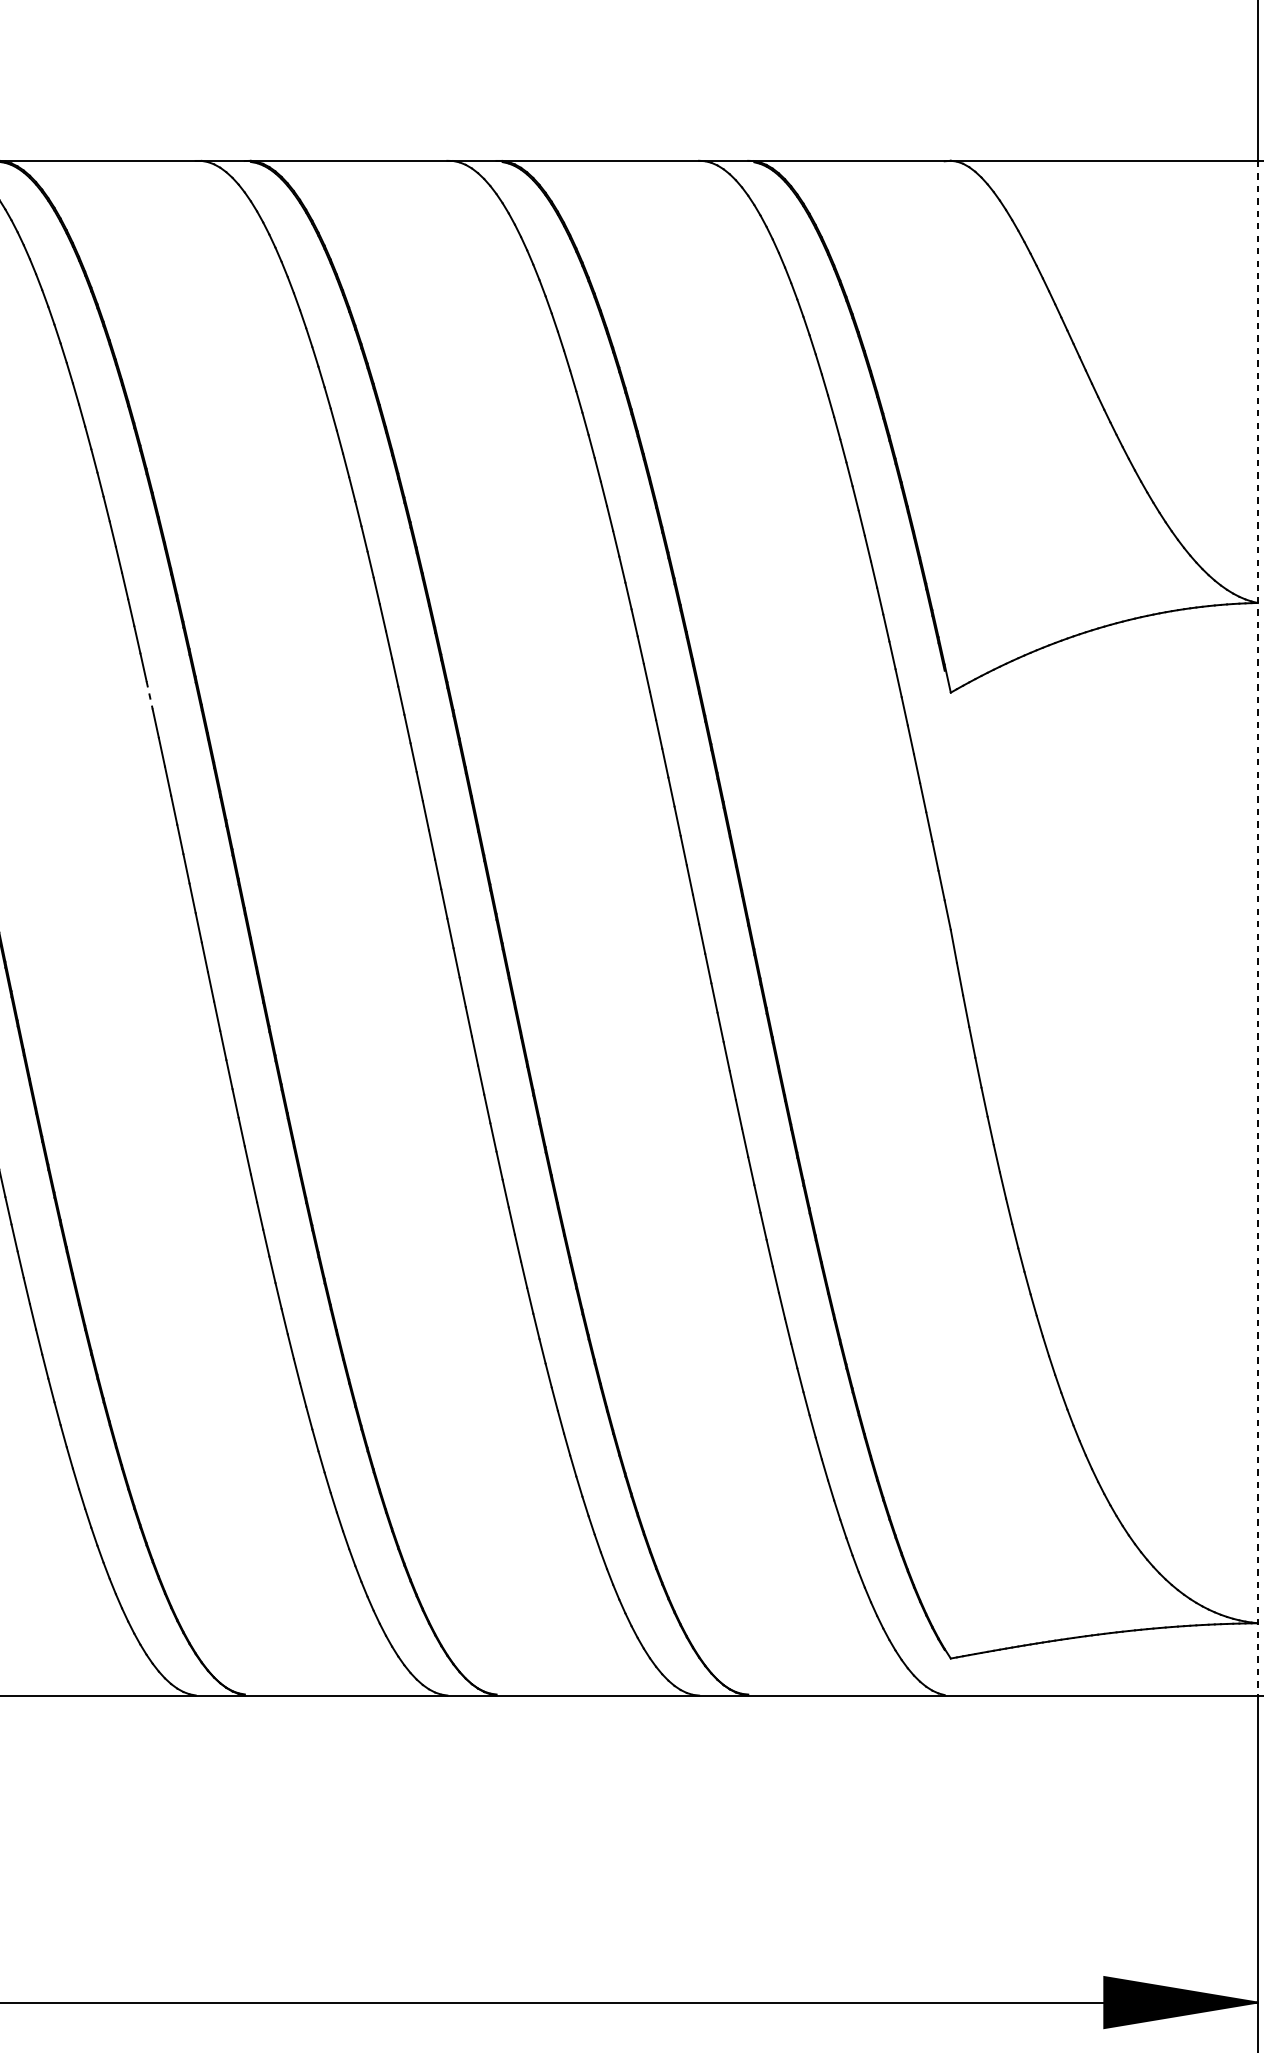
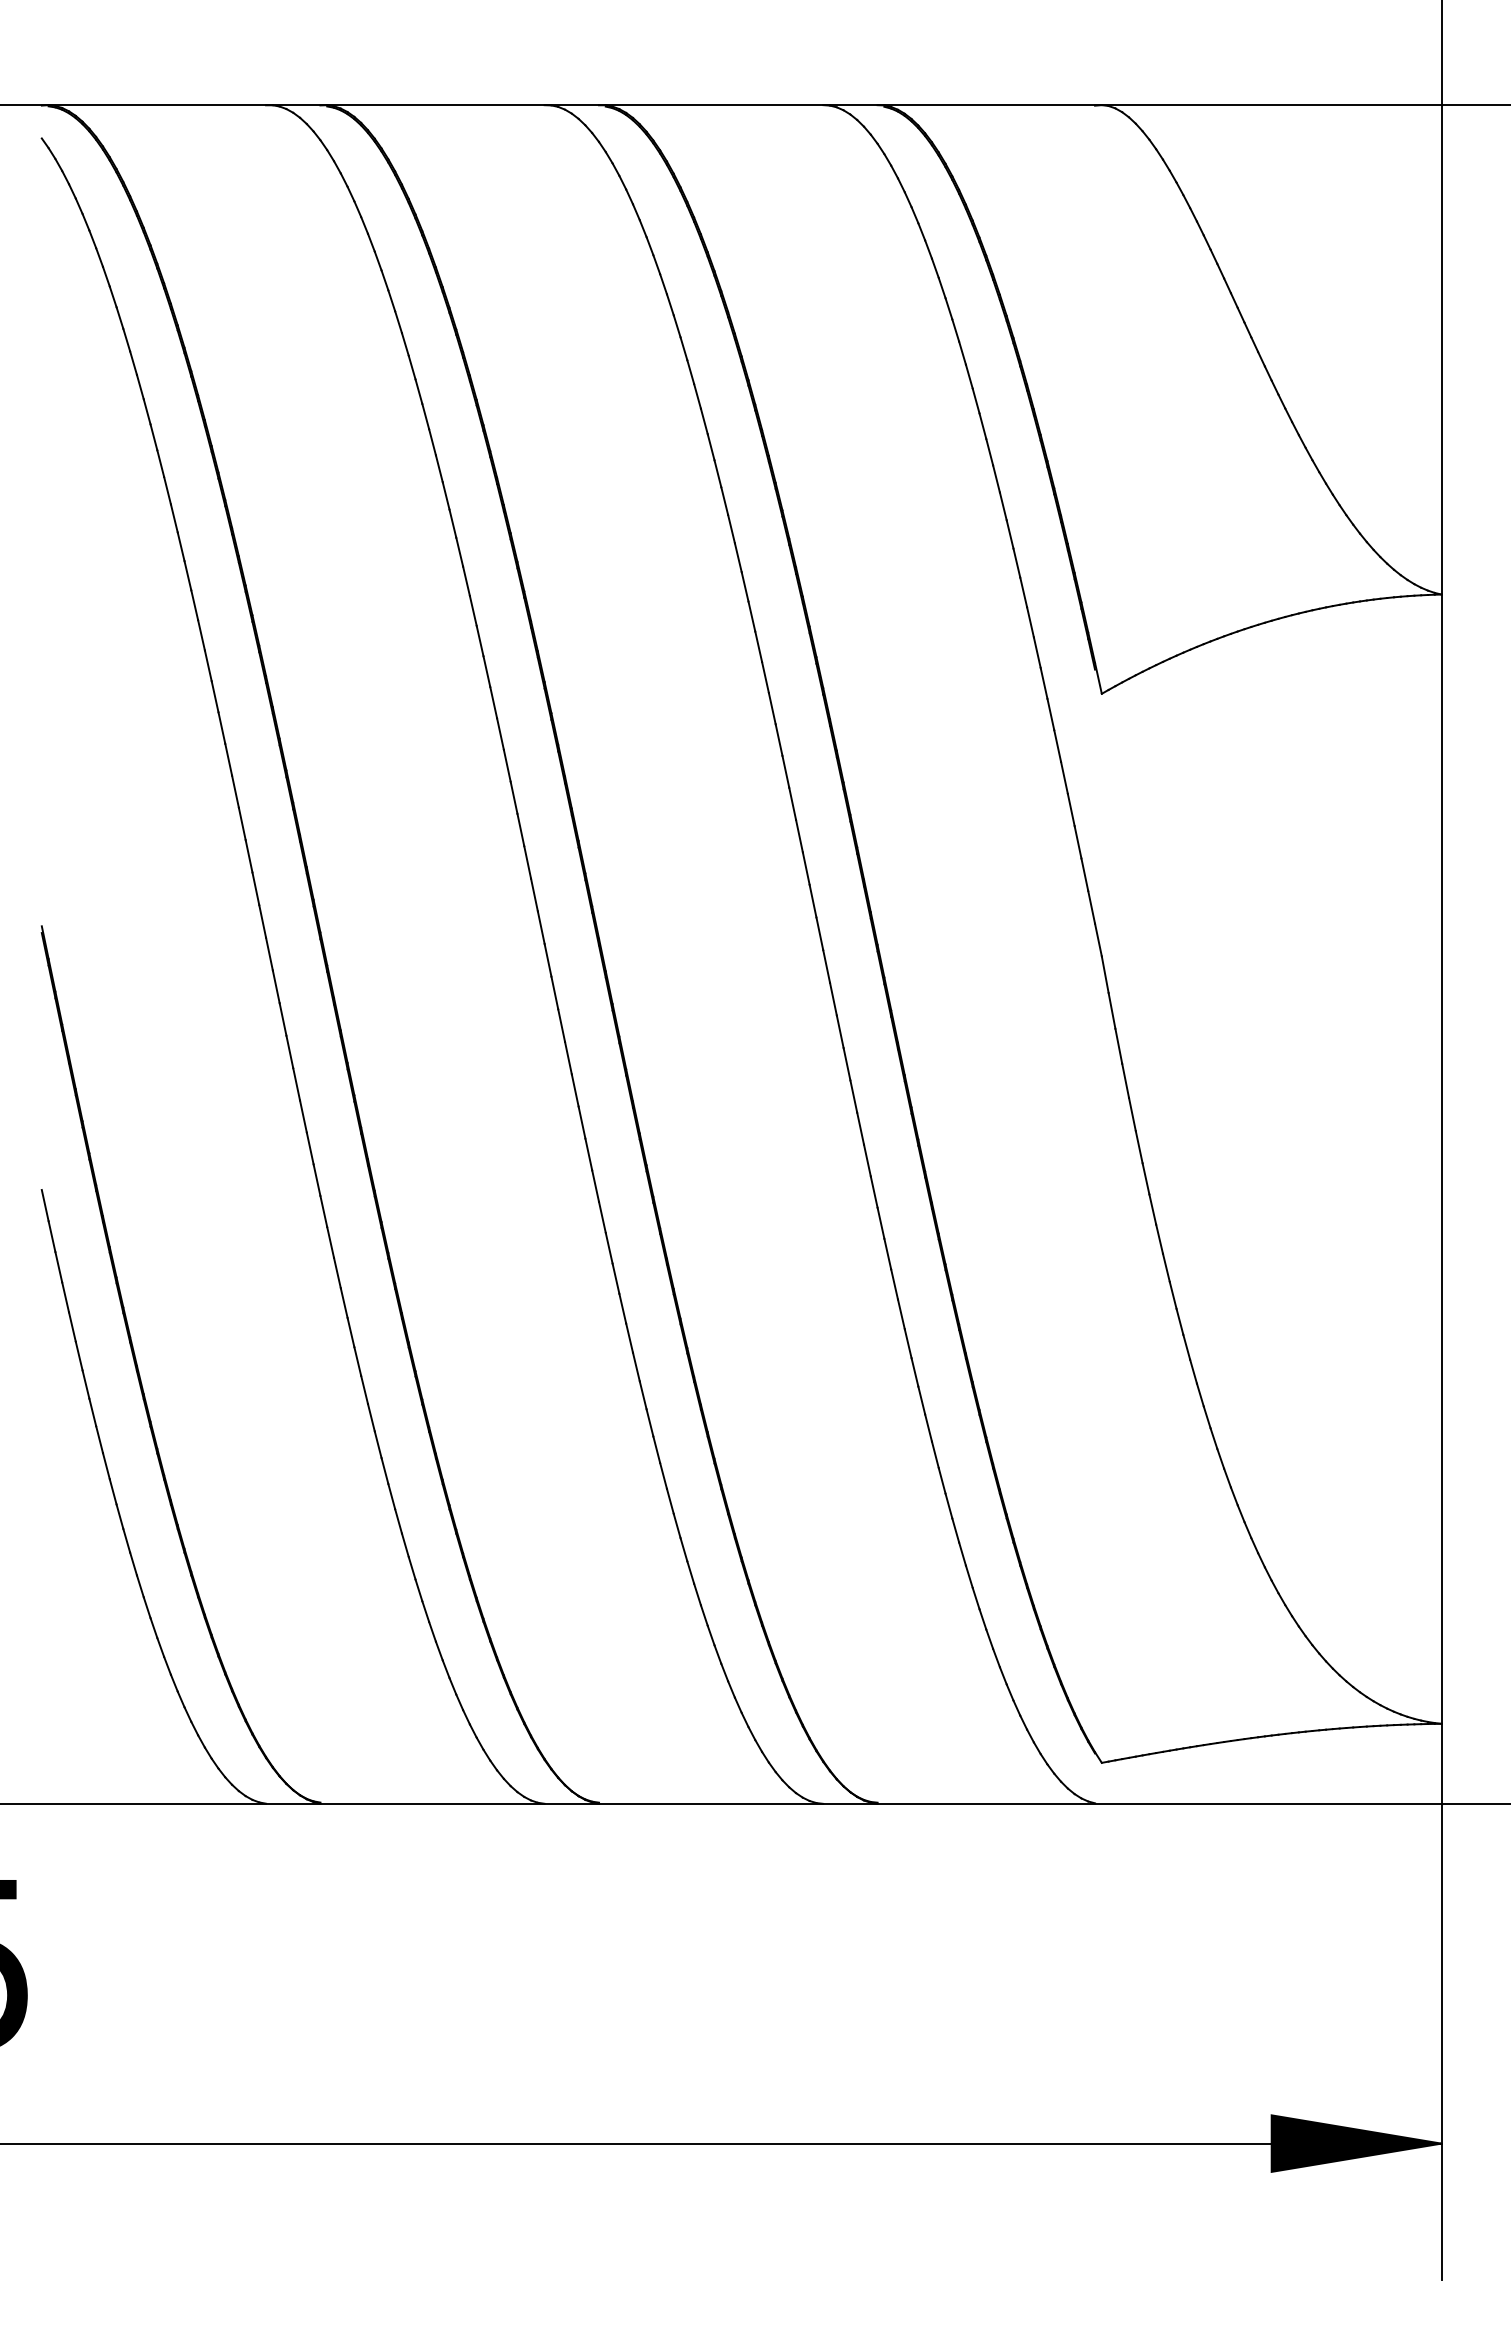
line: (150, 695) -> (215, 696), dashed -> solid
line: (1257, 929) -> (1441, 955), dashed -> solid

